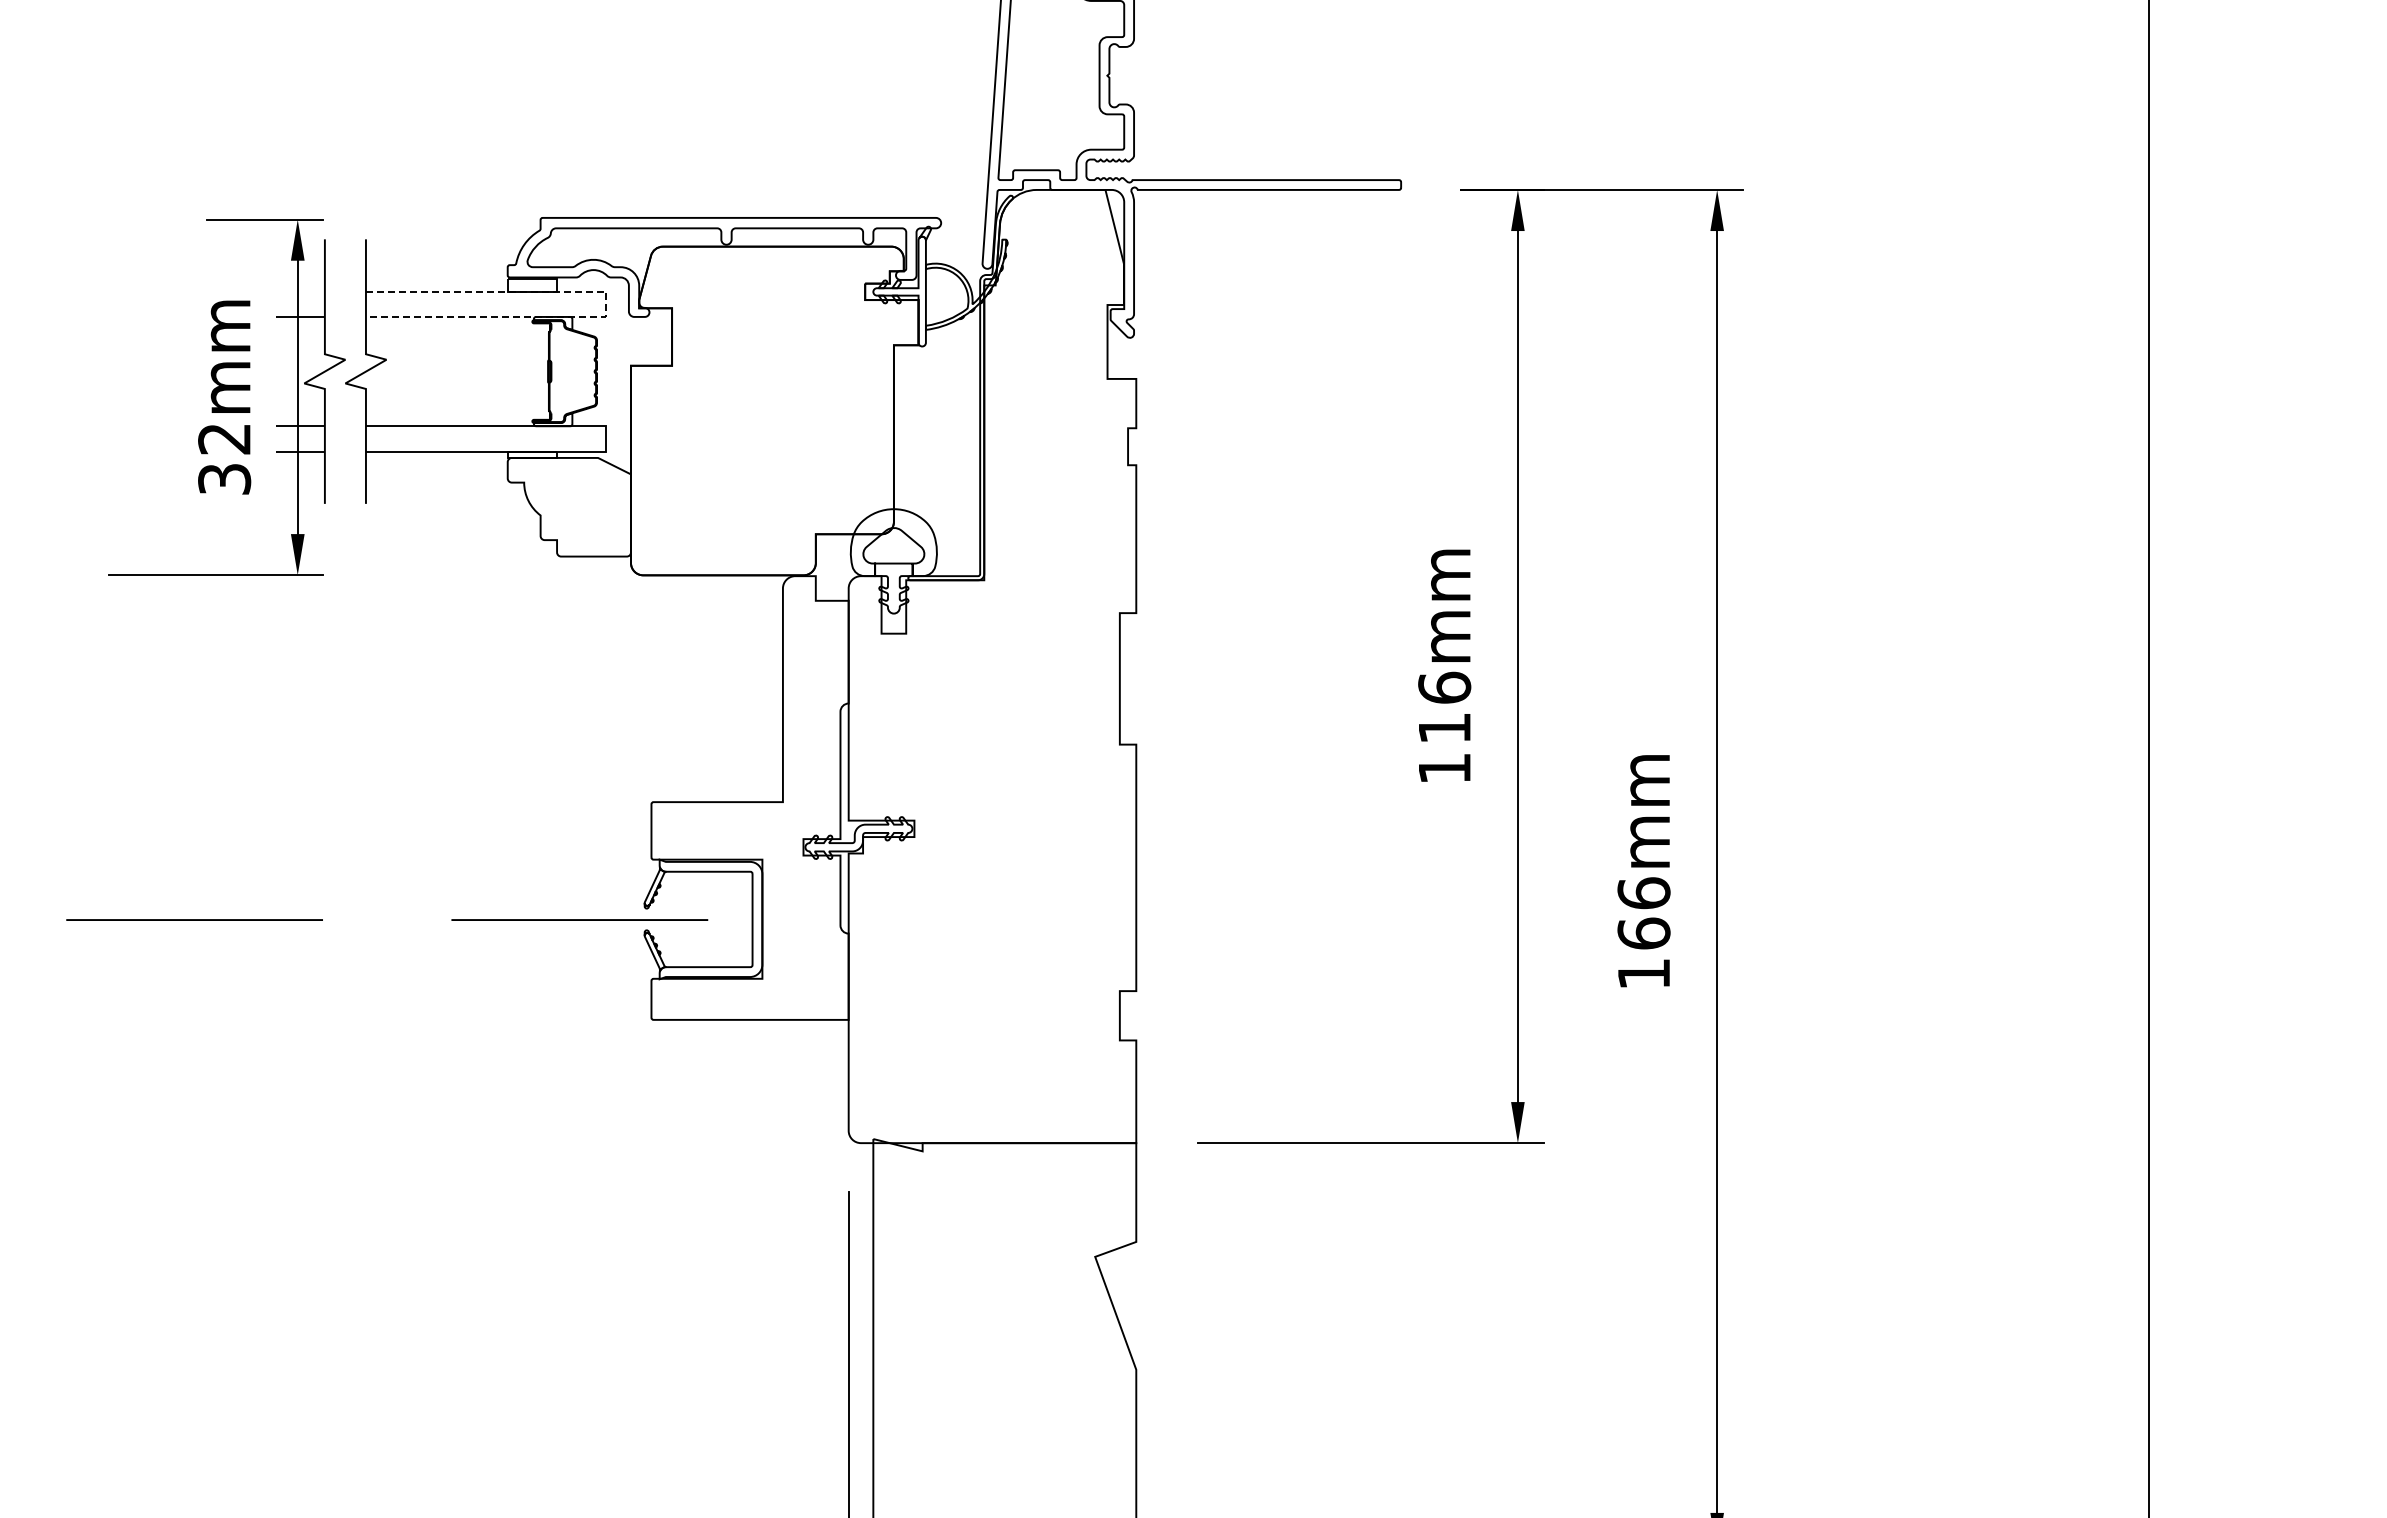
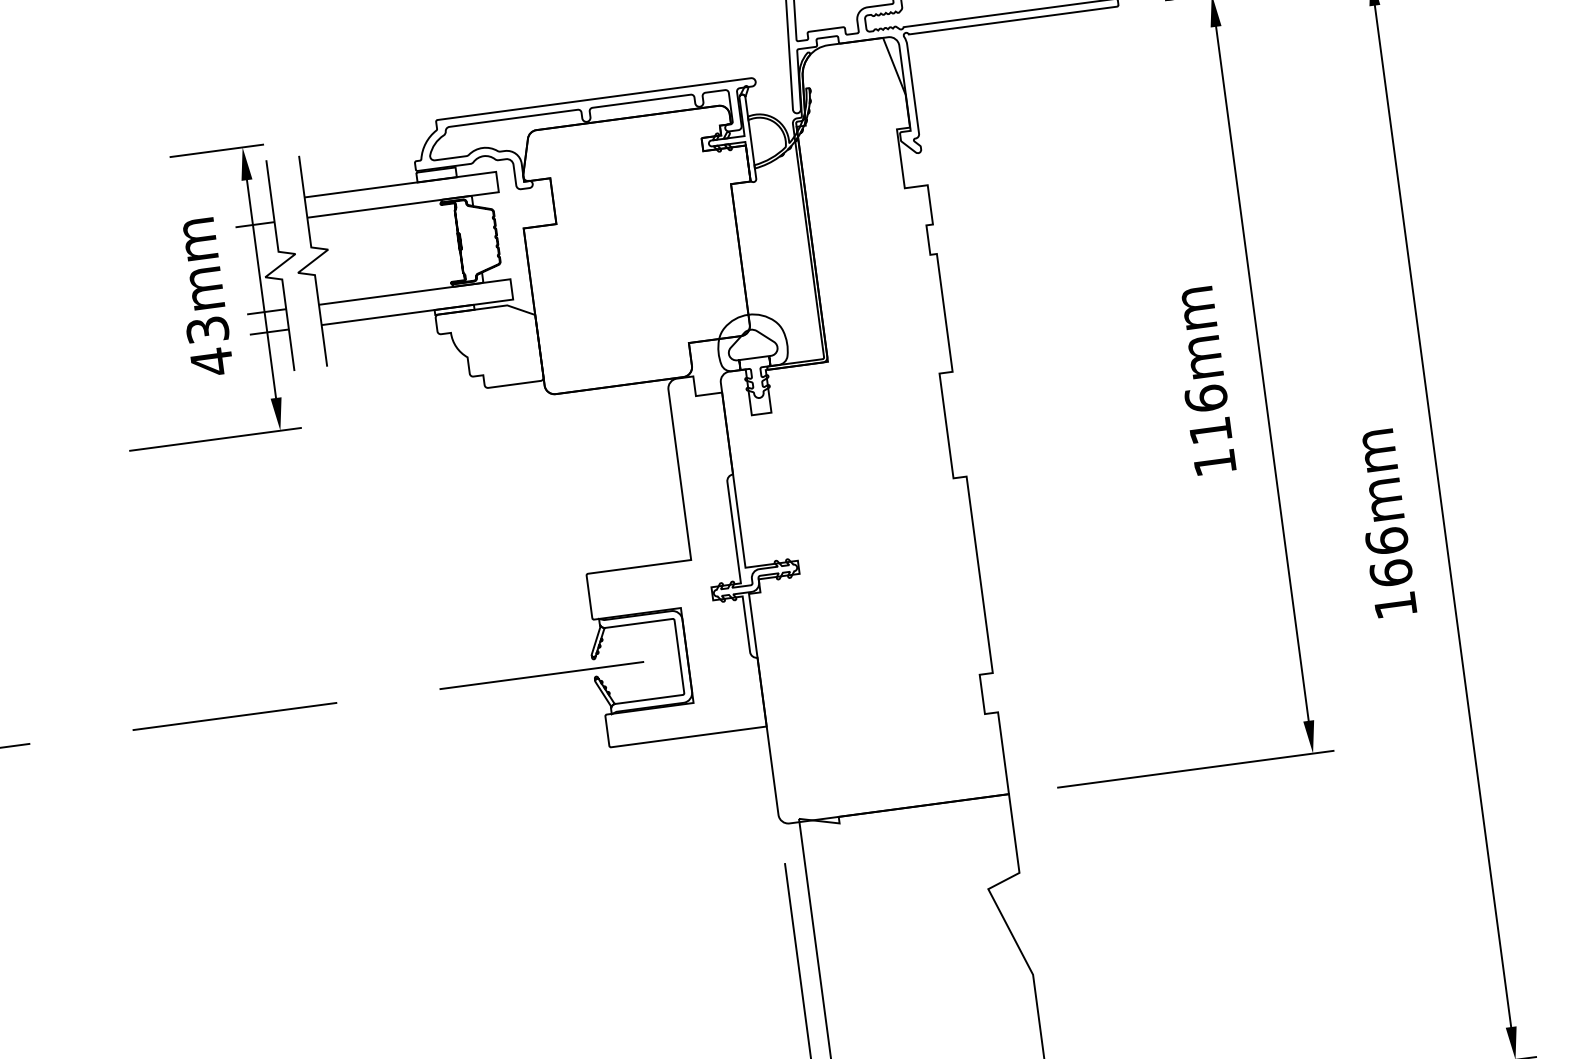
line: (606, 304) -> (497, 182), dashed -> solid
text: (224, 459) -> (209, 346), 32mm -> 43mm

